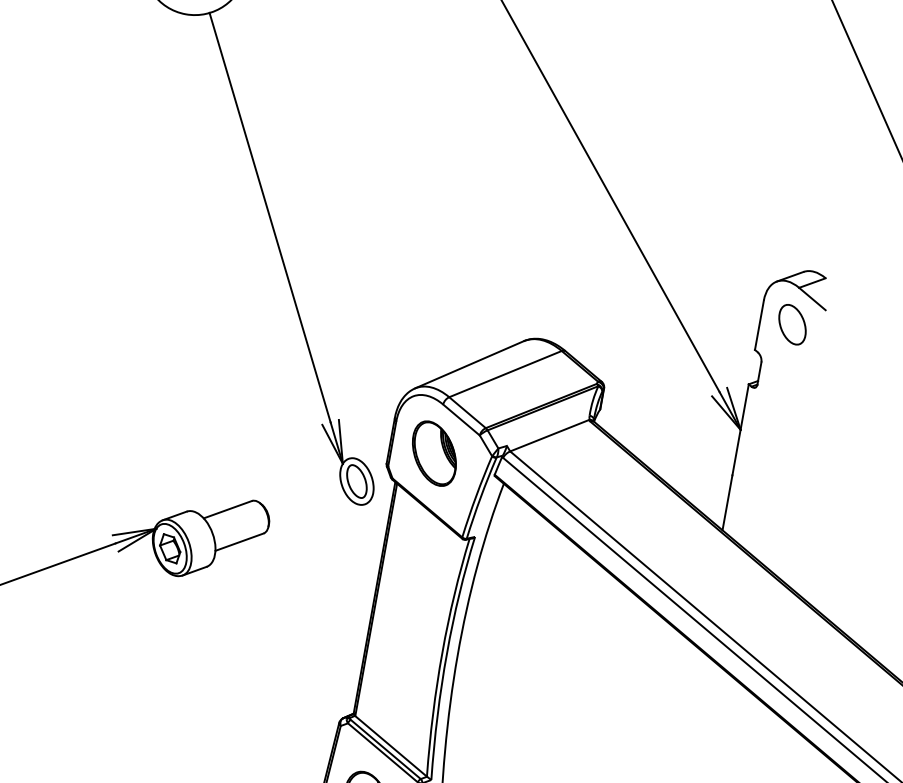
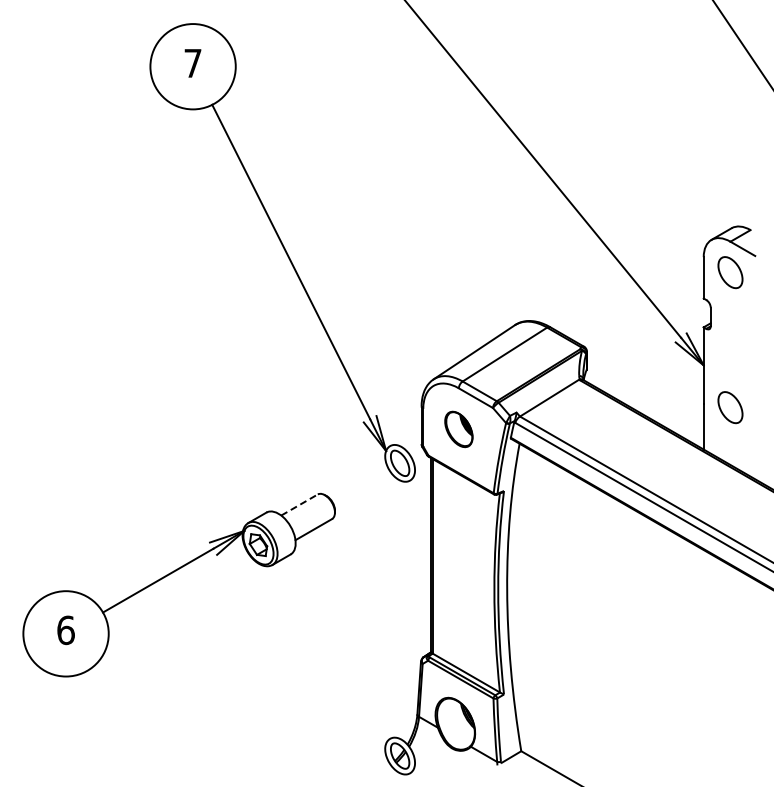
part: (433, 453) -> (458, 429), size x0.7
part: (763, 485) -> (730, 407), added
line: (227, 509) -> (299, 504), solid -> dashed

